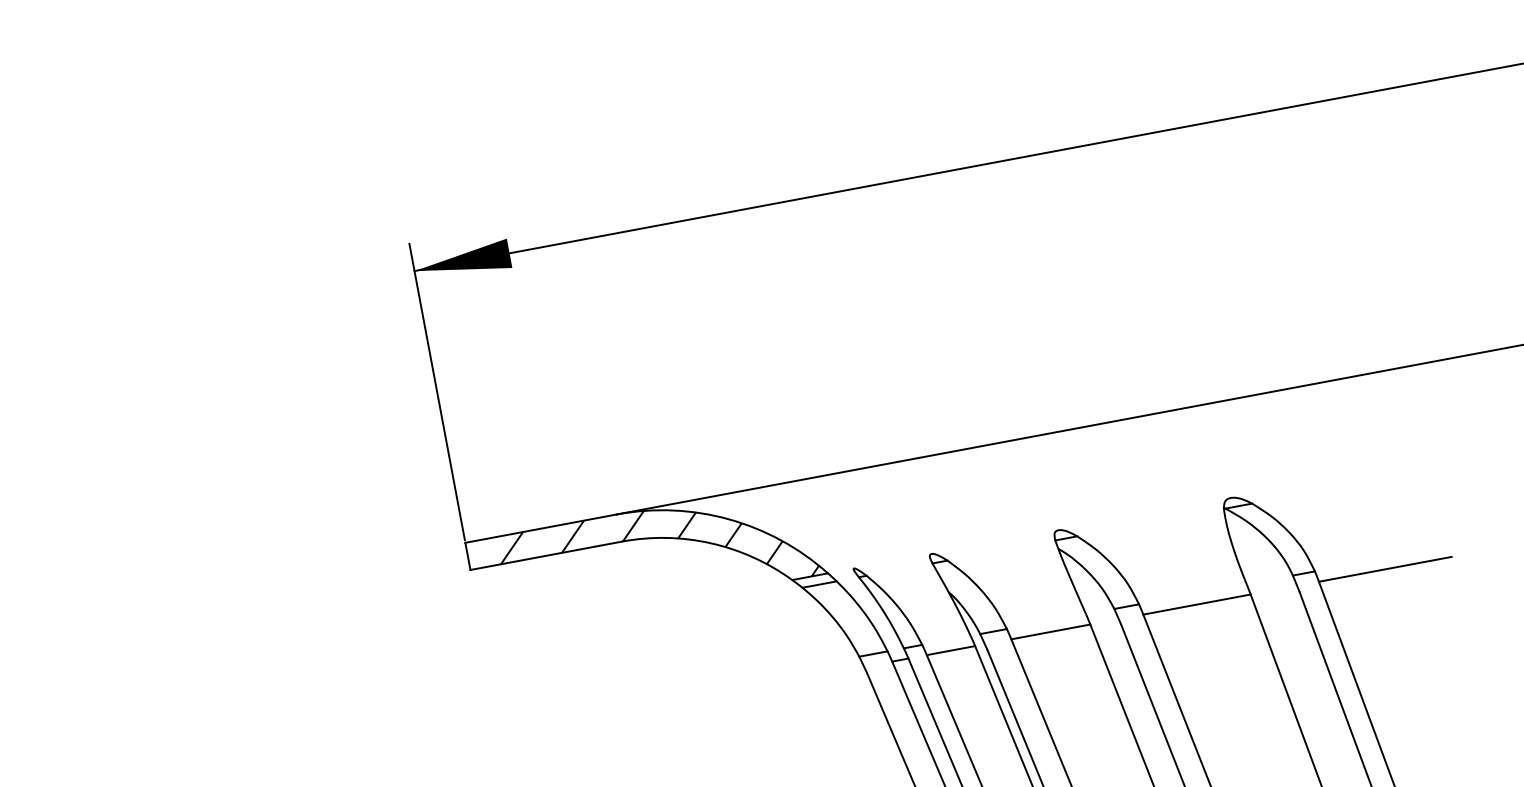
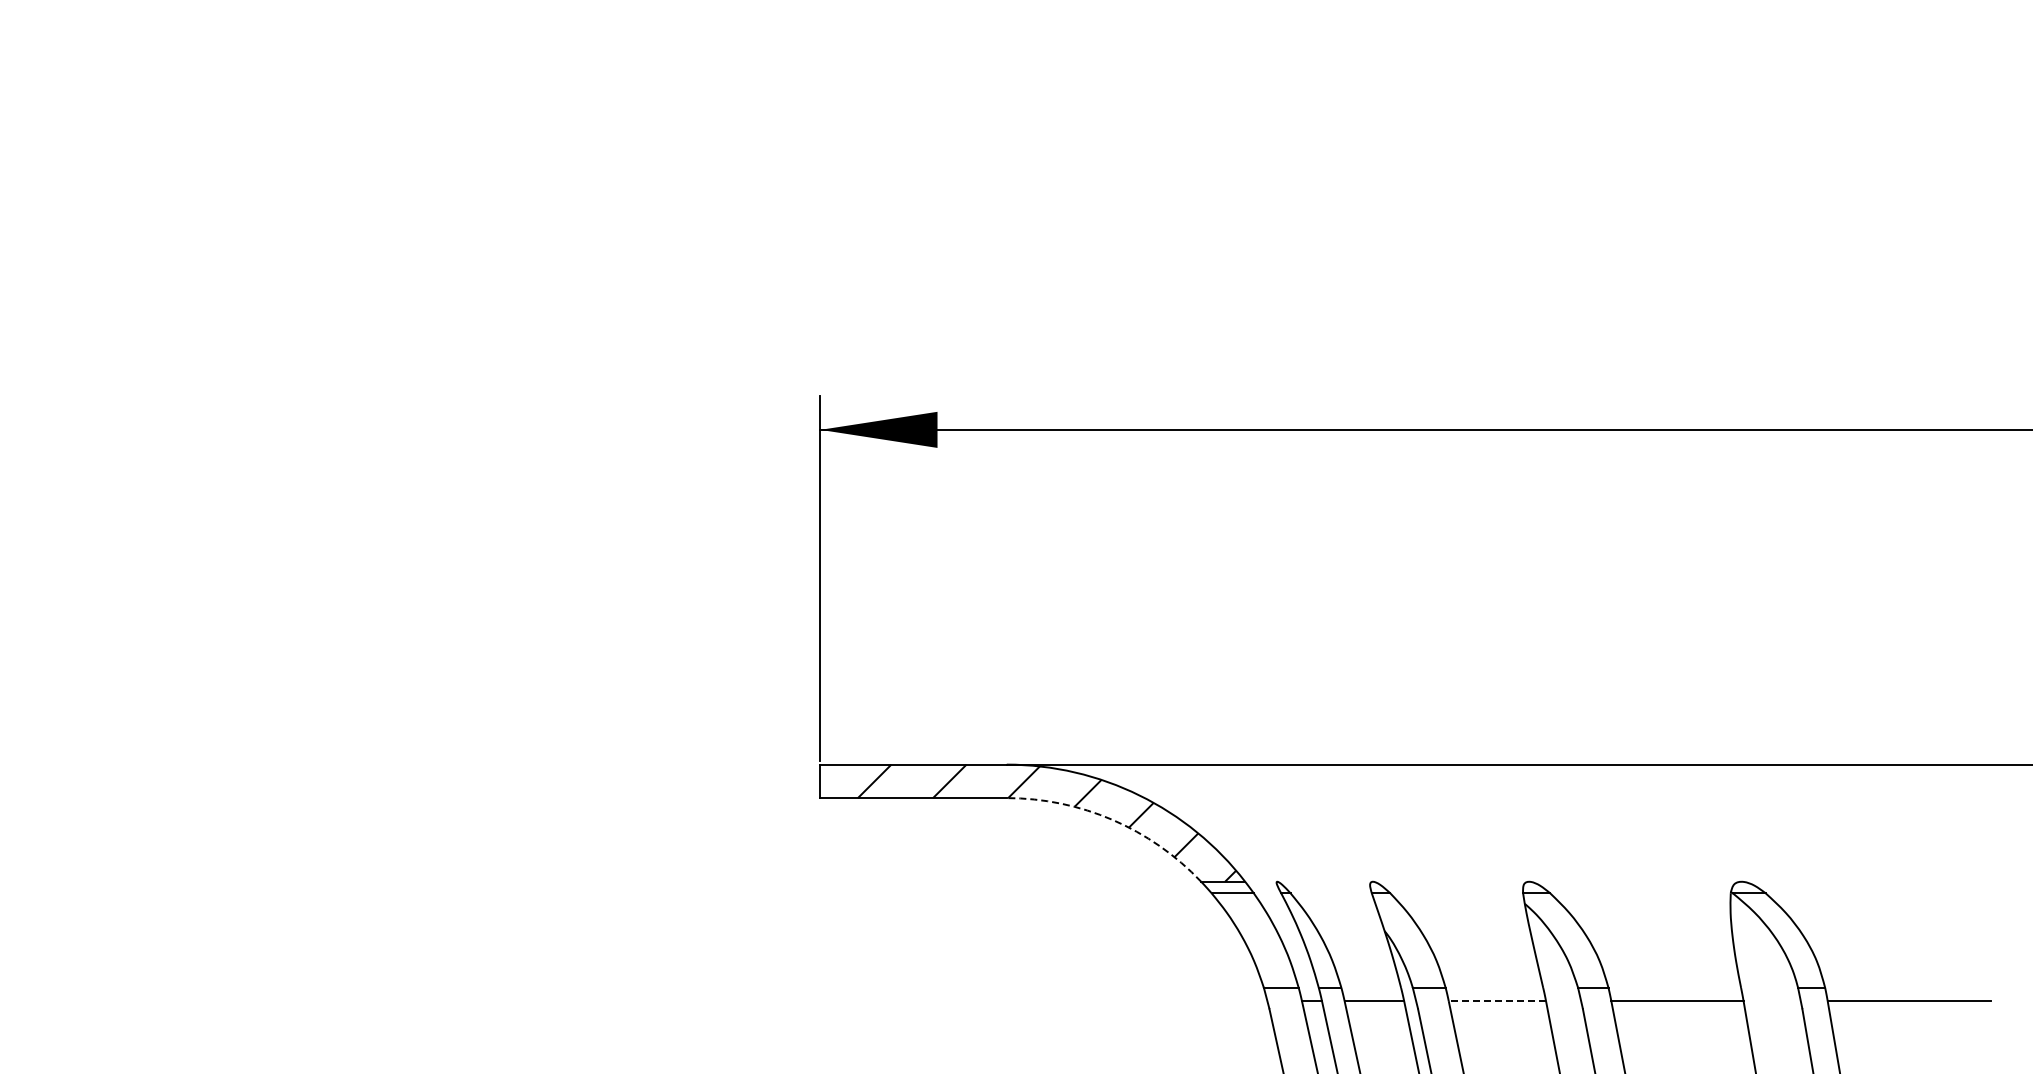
arc: (710, 542) -> (1112, 819), solid -> dashed
line: (1050, 632) -> (1497, 1001), solid -> dashed

